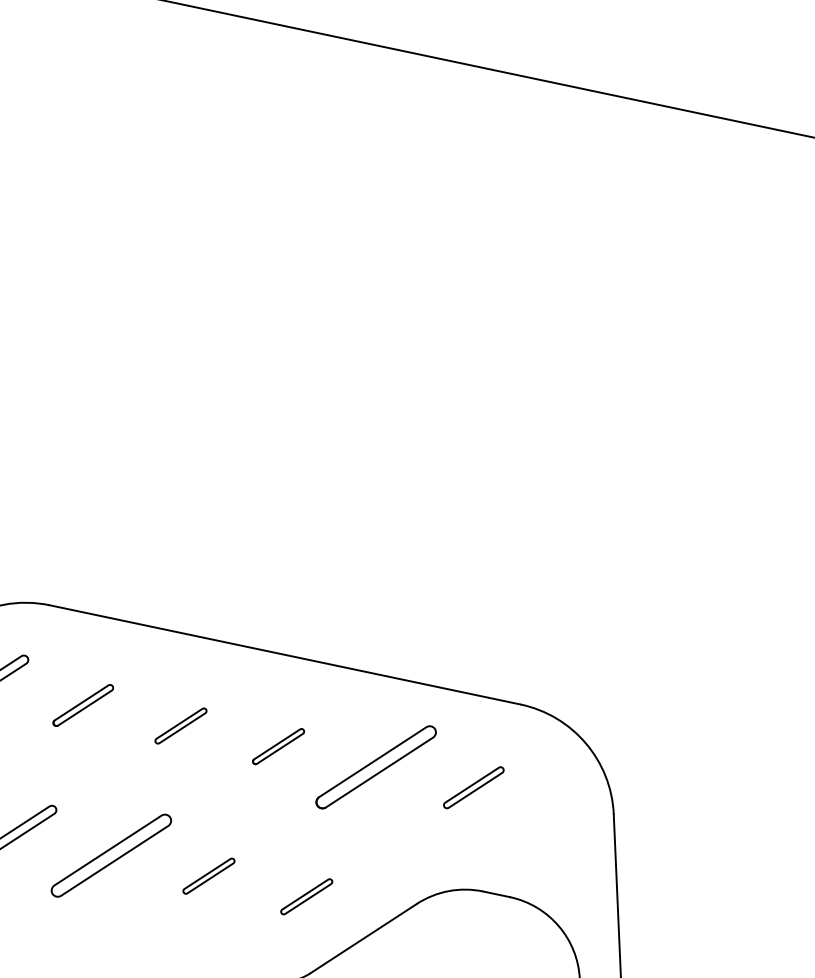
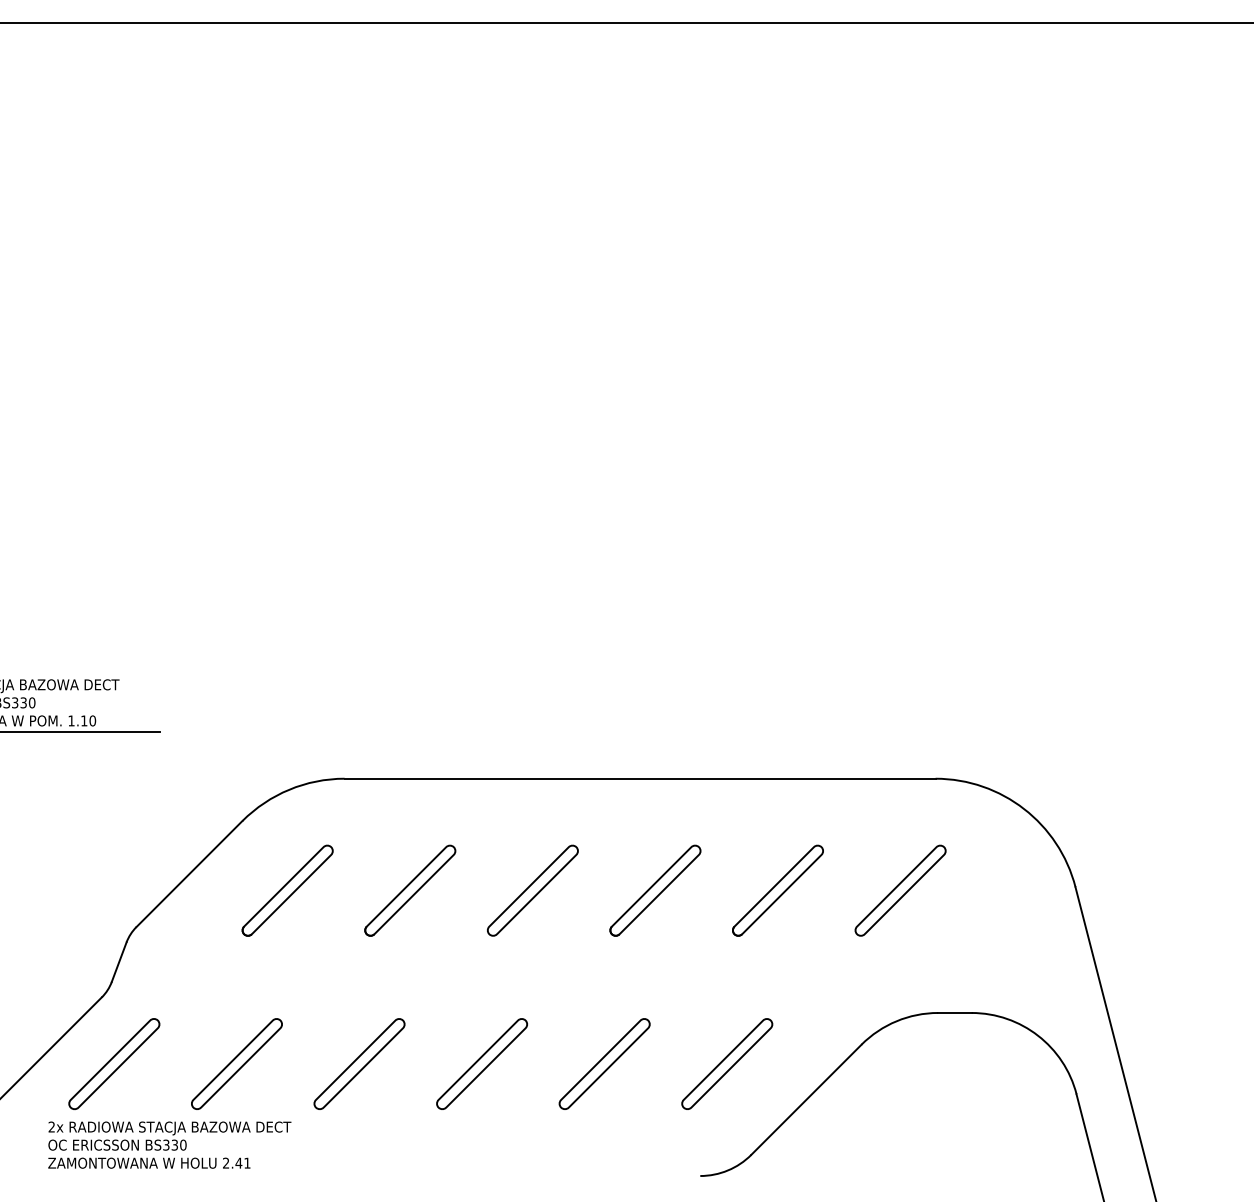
part: (83, 705) -> (410, 890), size x1.43
part: (180, 725) -> (532, 890), size x1.67
part: (278, 746) -> (655, 890), size x1.67
part: (375, 766) -> (777, 890), size x0.71
part: (473, 787) -> (900, 890), size x1.43
part: (110, 855) -> (481, 1063), size x0.71
part: (208, 875) -> (604, 1063), size x1.67
part: (306, 896) -> (727, 1063), size x1.67

